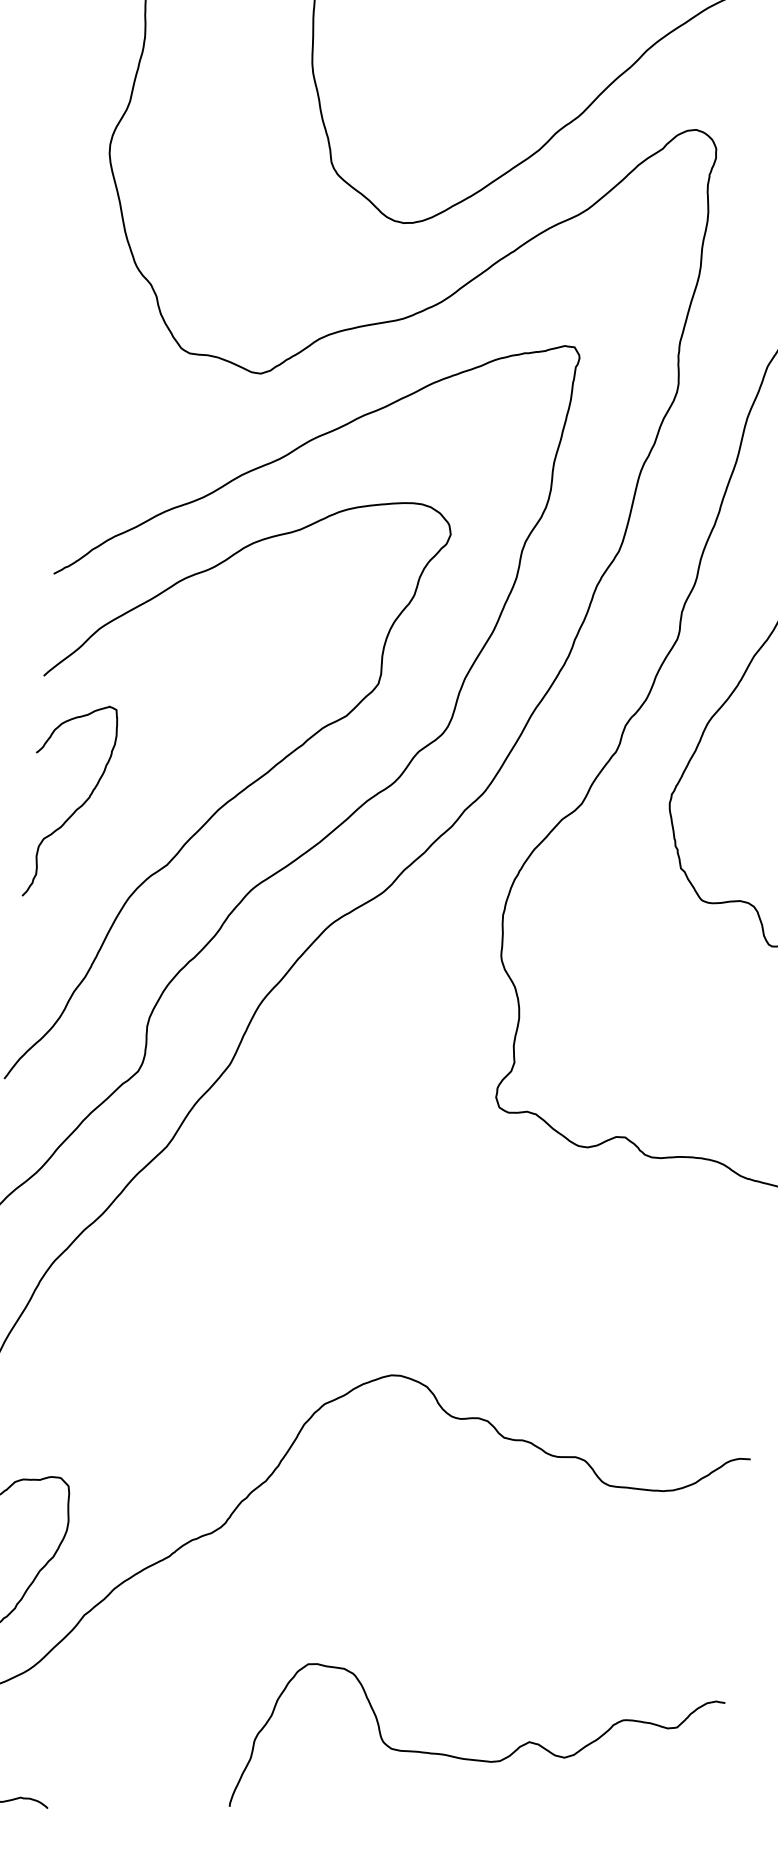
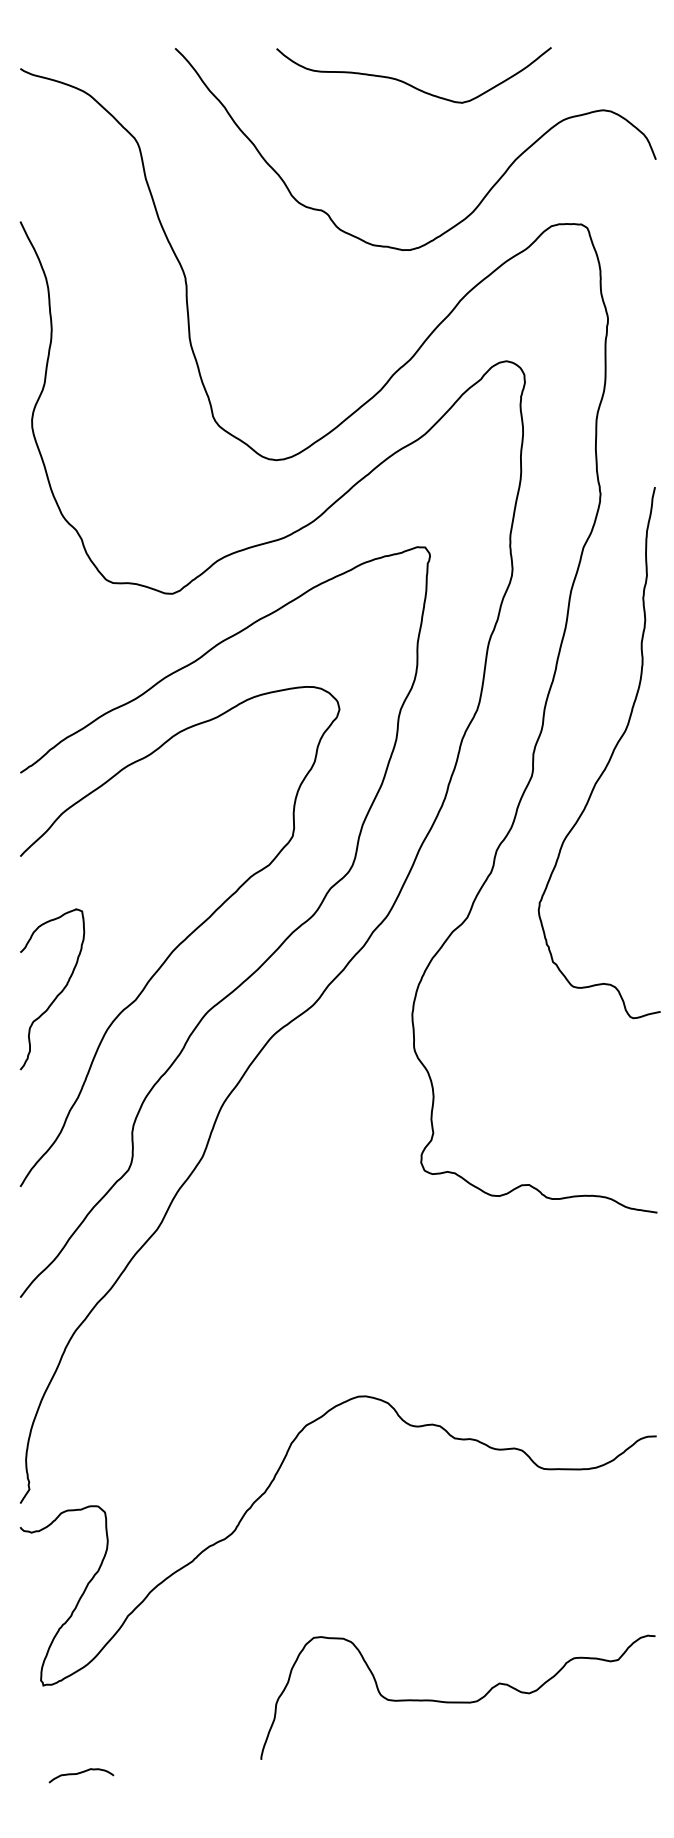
curve: (76, 808) -> (57, 994), moved

